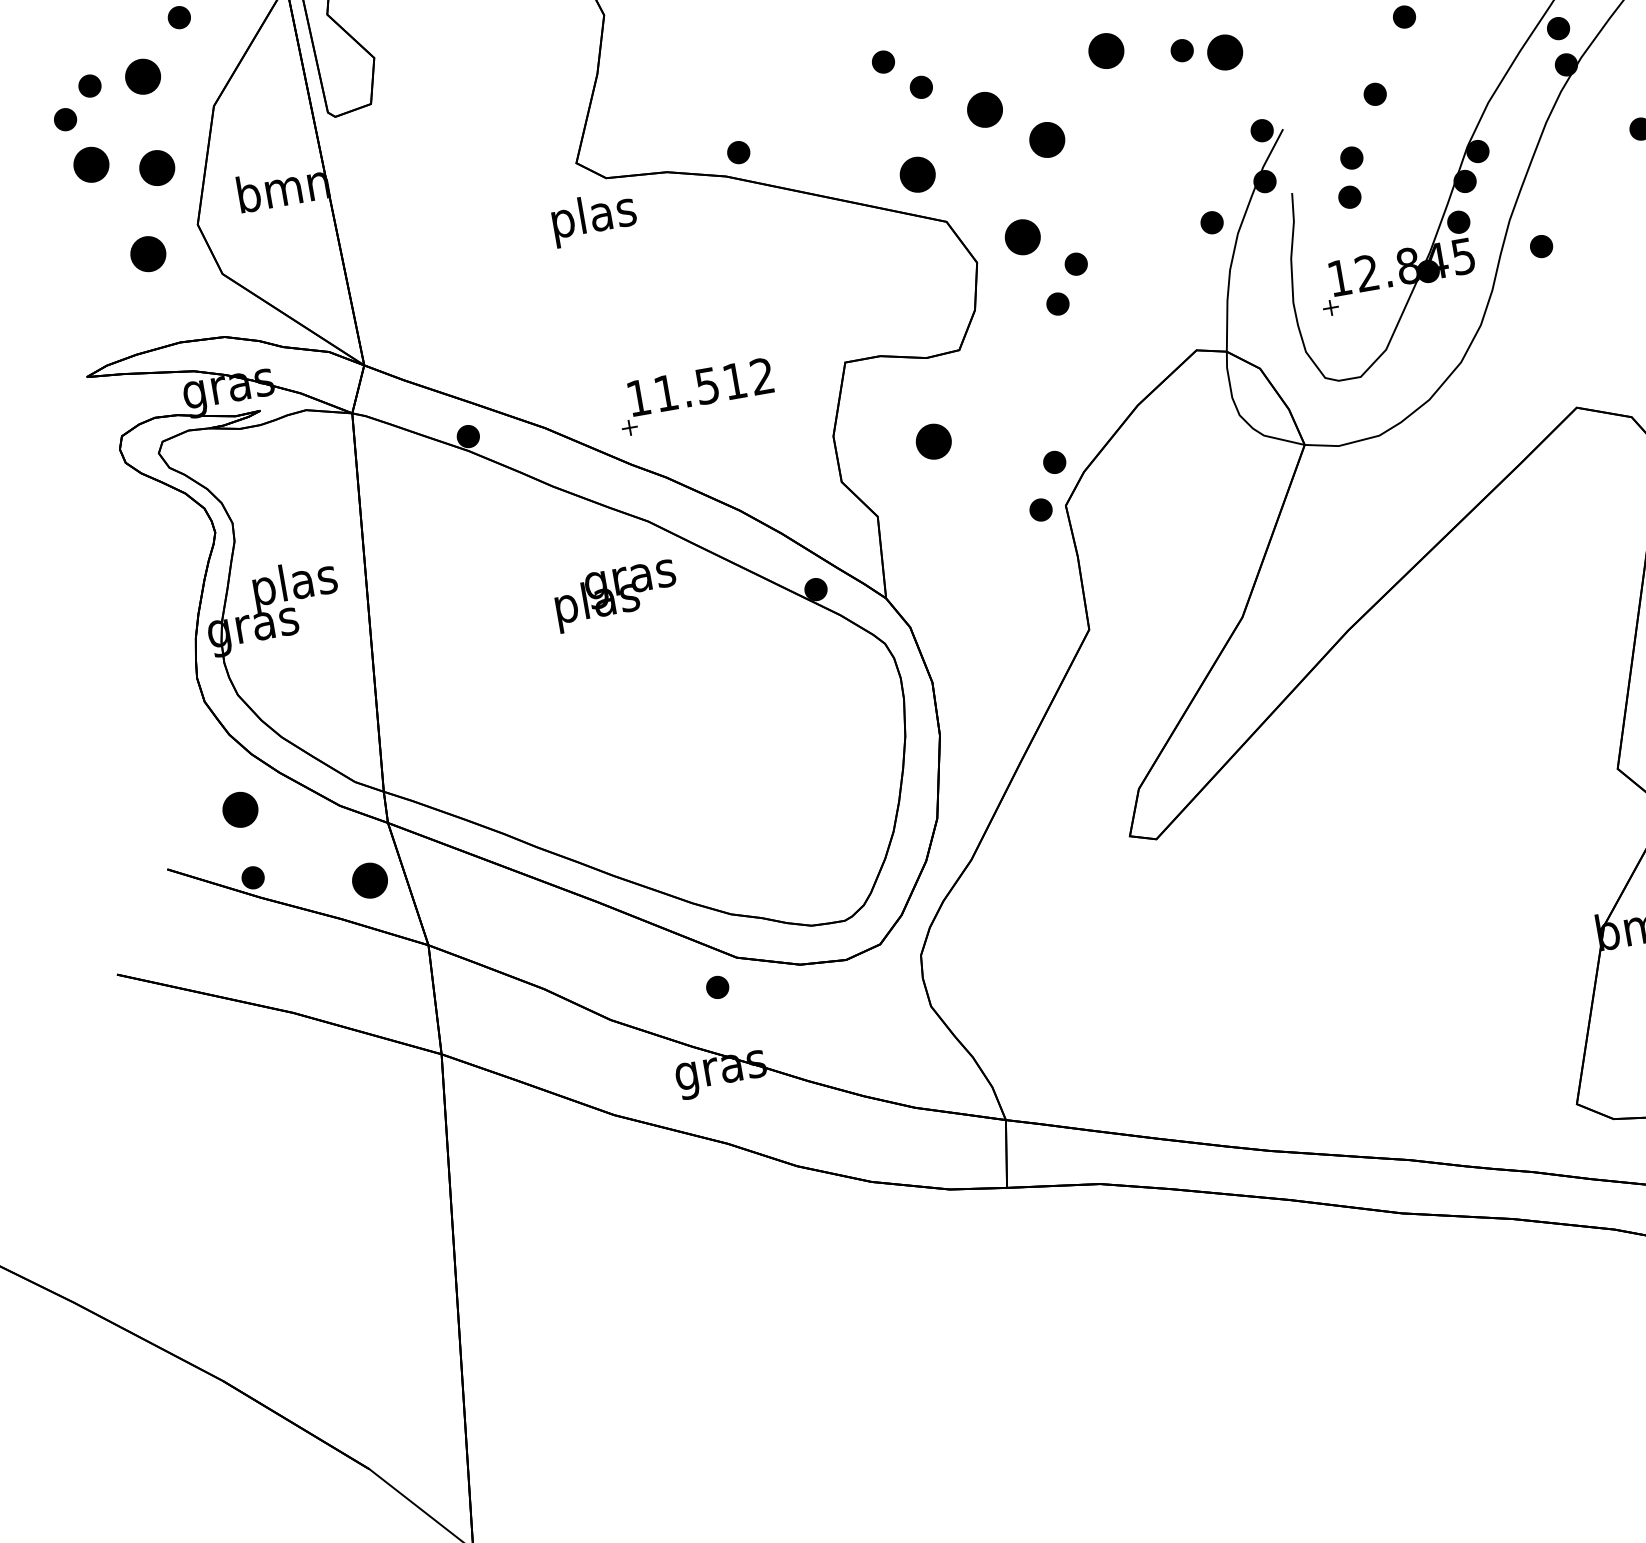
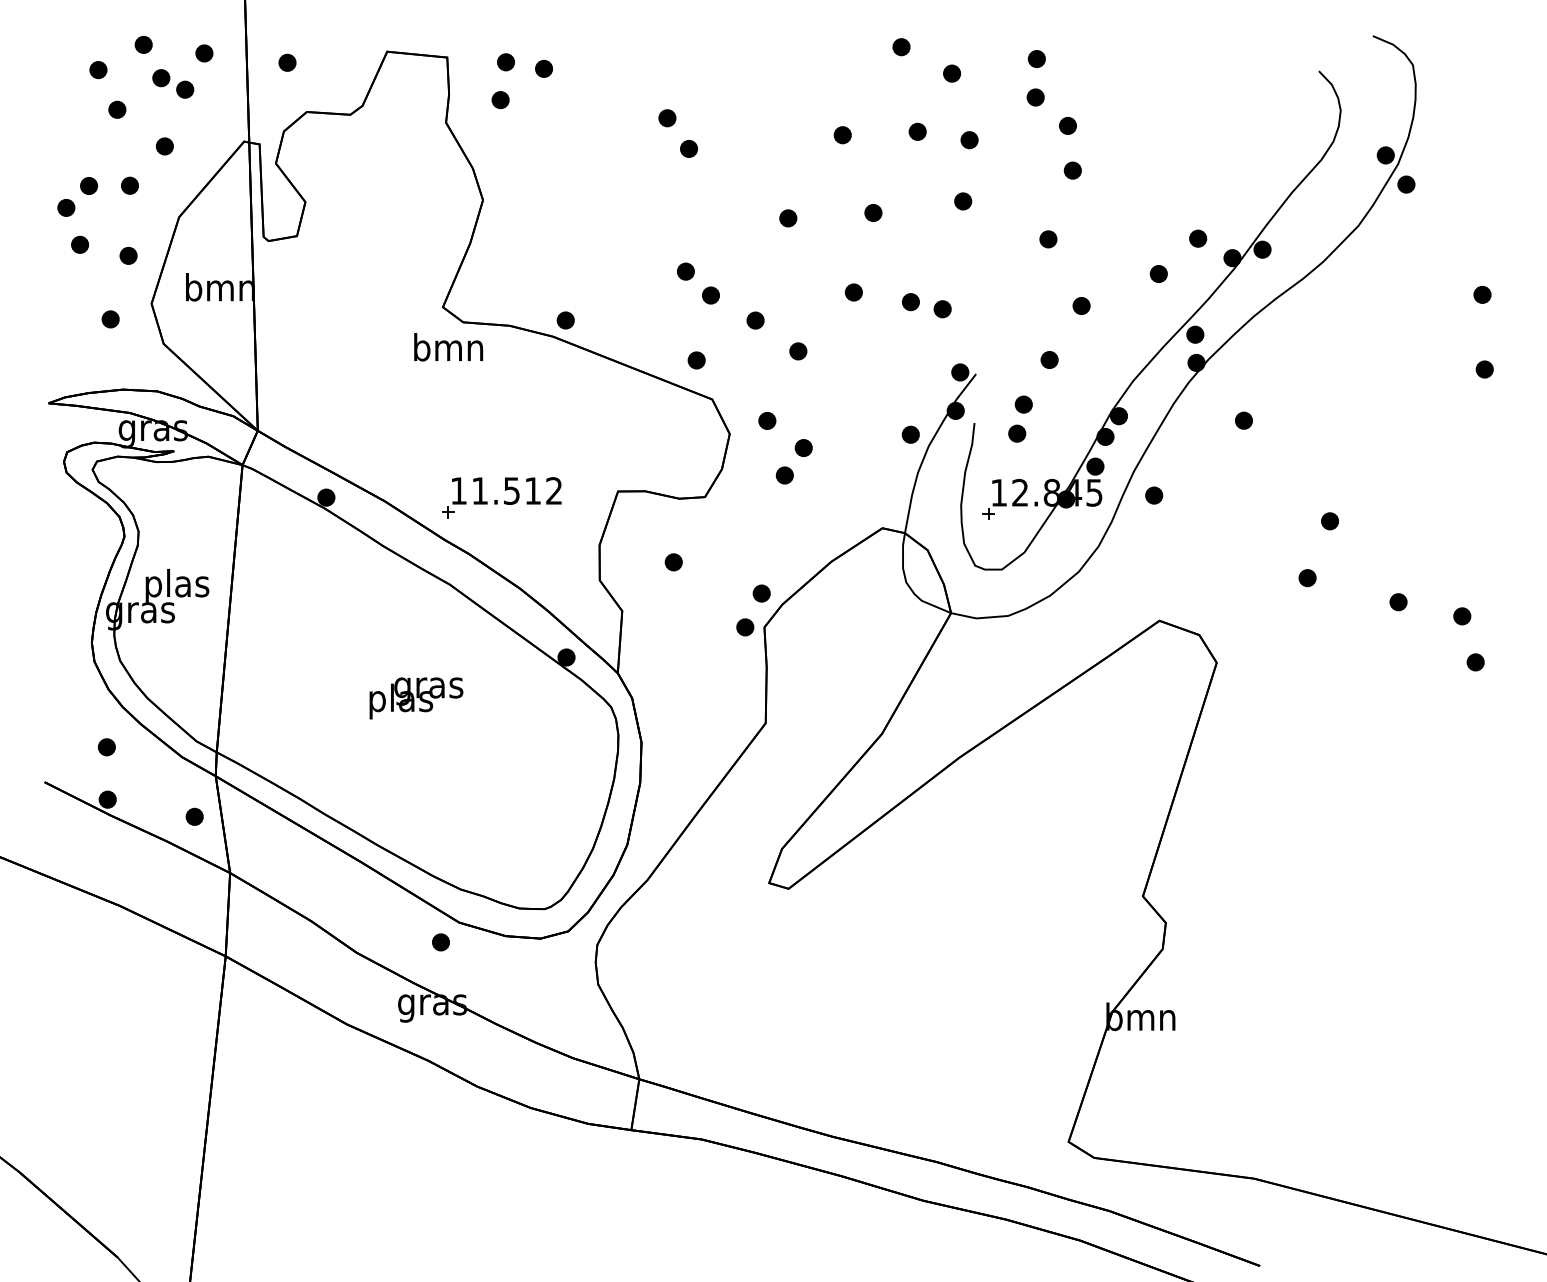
part: (1105, 51) -> (853, 292), size x0.62
part: (1224, 53) -> (942, 309), size x0.62
part: (142, 76) -> (129, 185), size x0.62
part: (984, 109) -> (755, 320), size x0.62
part: (1047, 140) -> (798, 351), size x0.62
part: (92, 163) -> (80, 244), size x0.62
part: (156, 167) -> (128, 255), size x0.62
part: (917, 174) -> (696, 360), size x0.62
text: (593, 218) -> (448, 350), plas -> bmn
part: (1023, 236) -> (767, 420), size x0.62
part: (148, 254) -> (110, 319), size x0.62
part: (933, 442) -> (673, 562), size x0.62
text: (616, 596) -> (416, 698), moved
part: (239, 810) -> (106, 747), size x0.62
part: (369, 879) -> (194, 816), size x0.62

